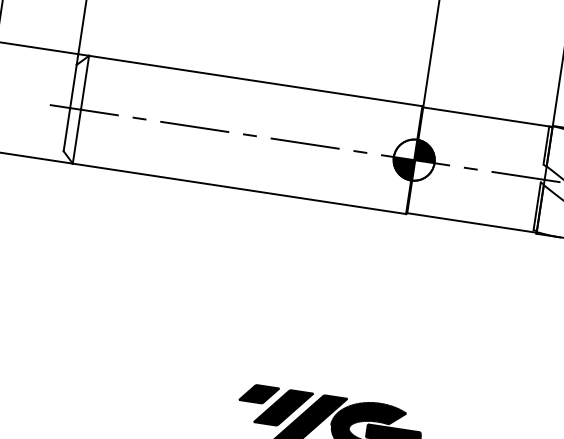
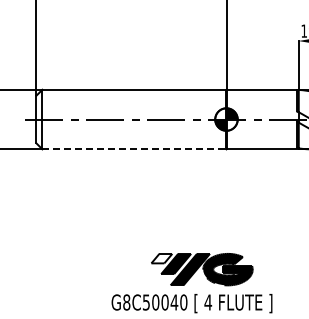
line: (239, 189) -> (134, 149), solid -> dashed
fill: (258, 393) -> (161, 258), removed

